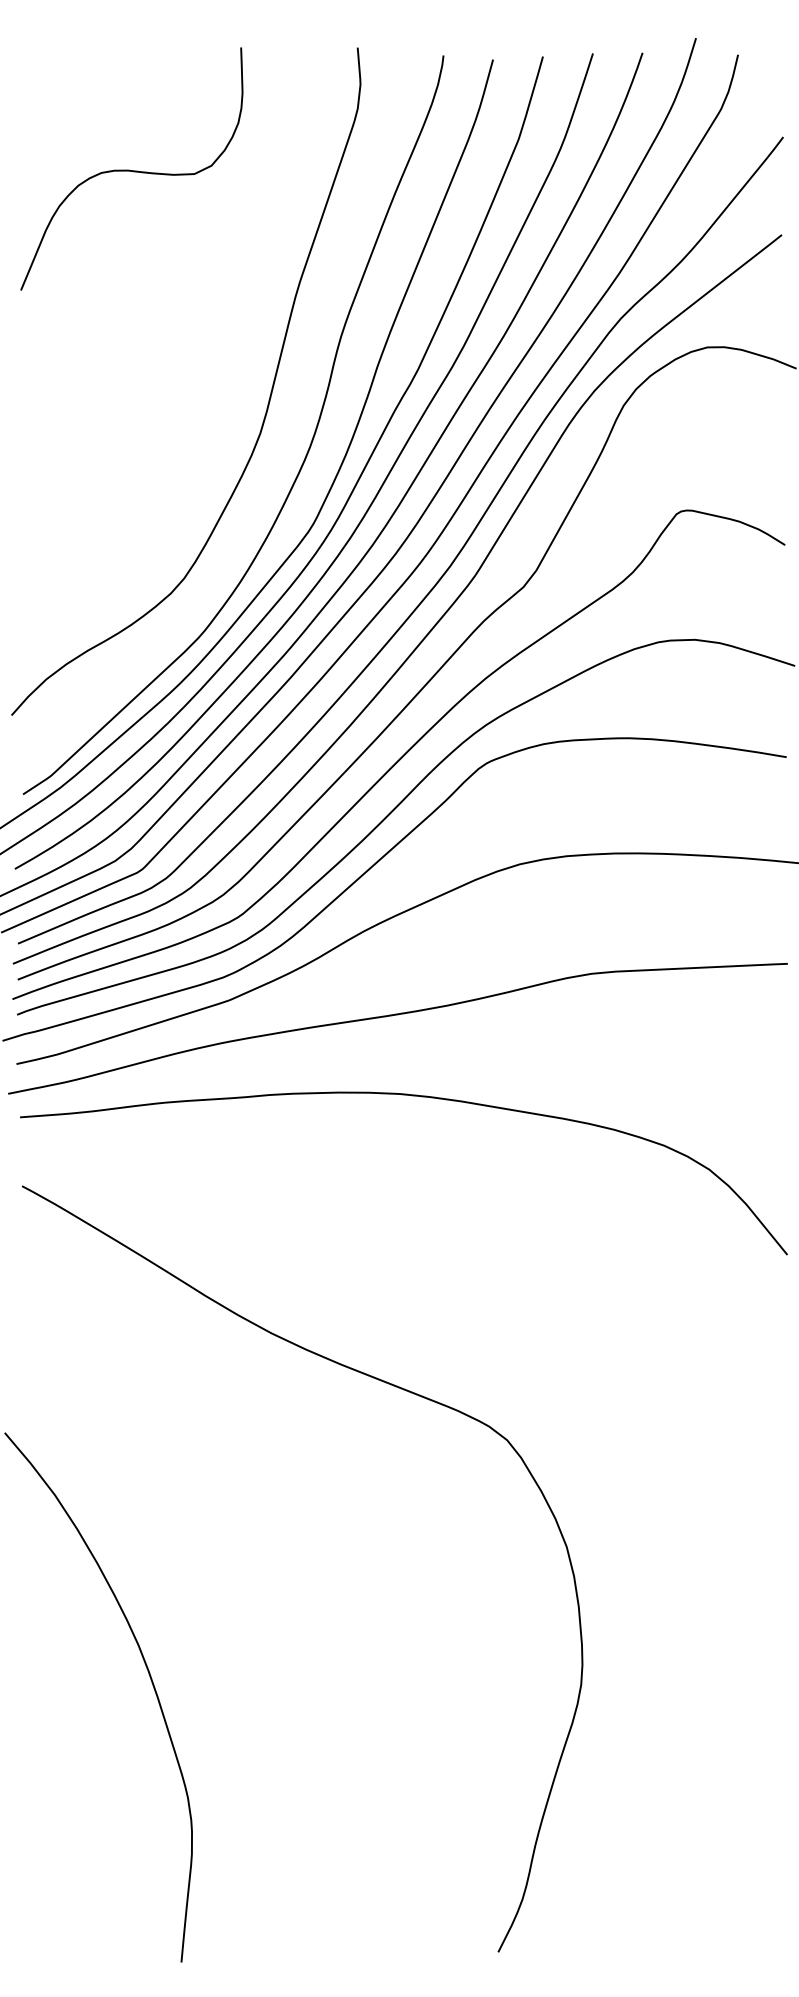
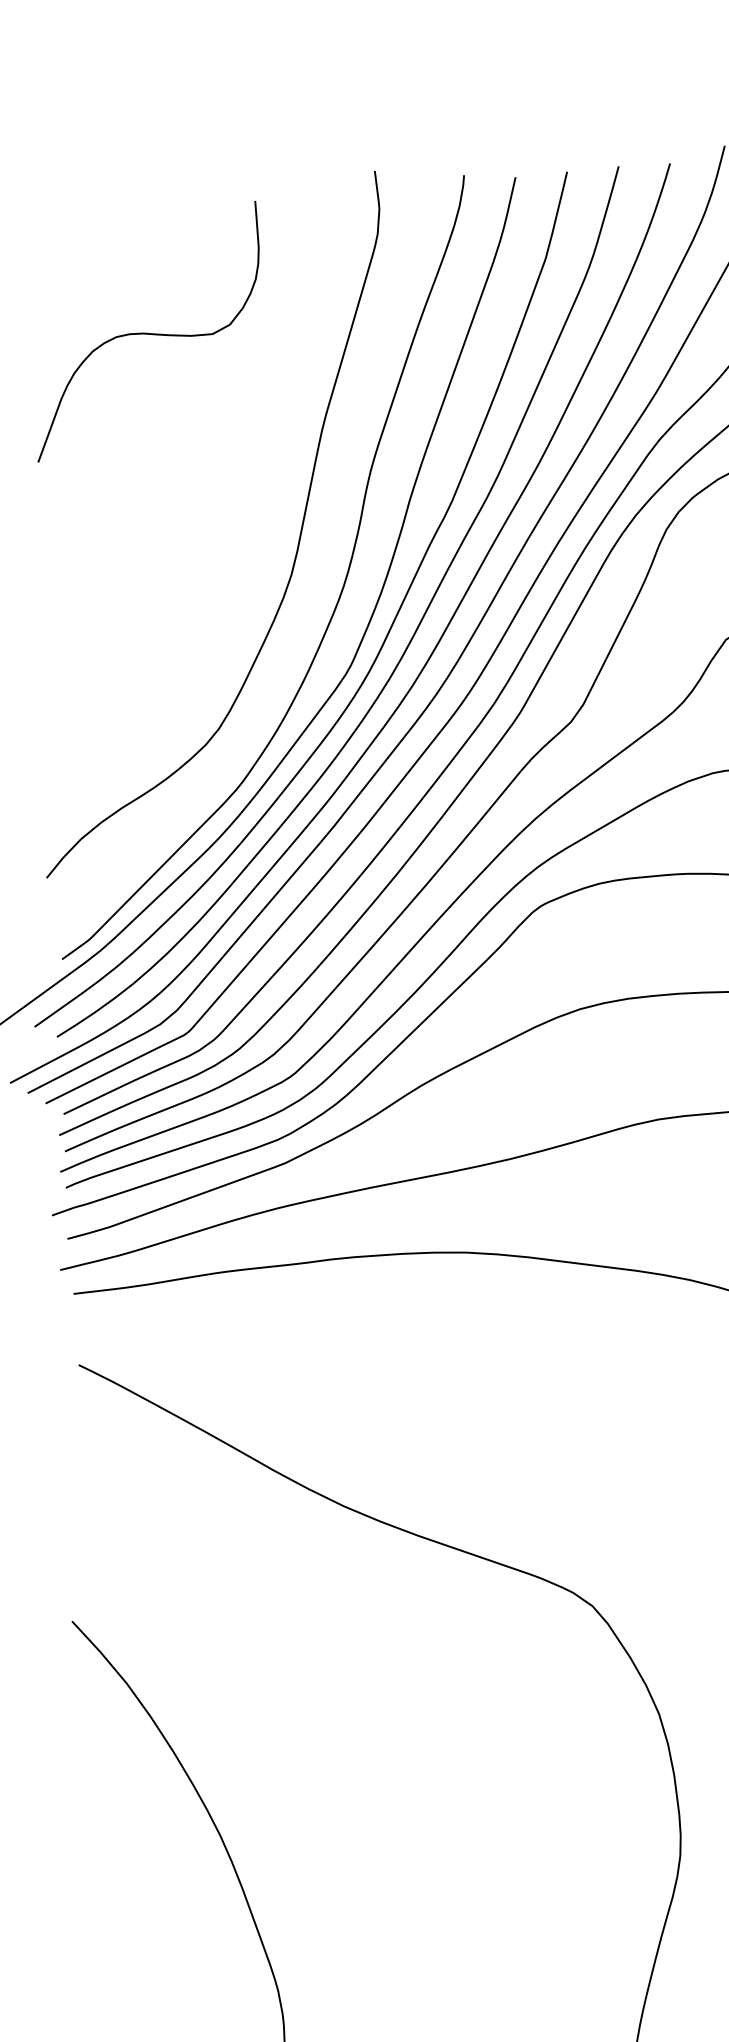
curve: (131, 170) -> (147, 333), moved

